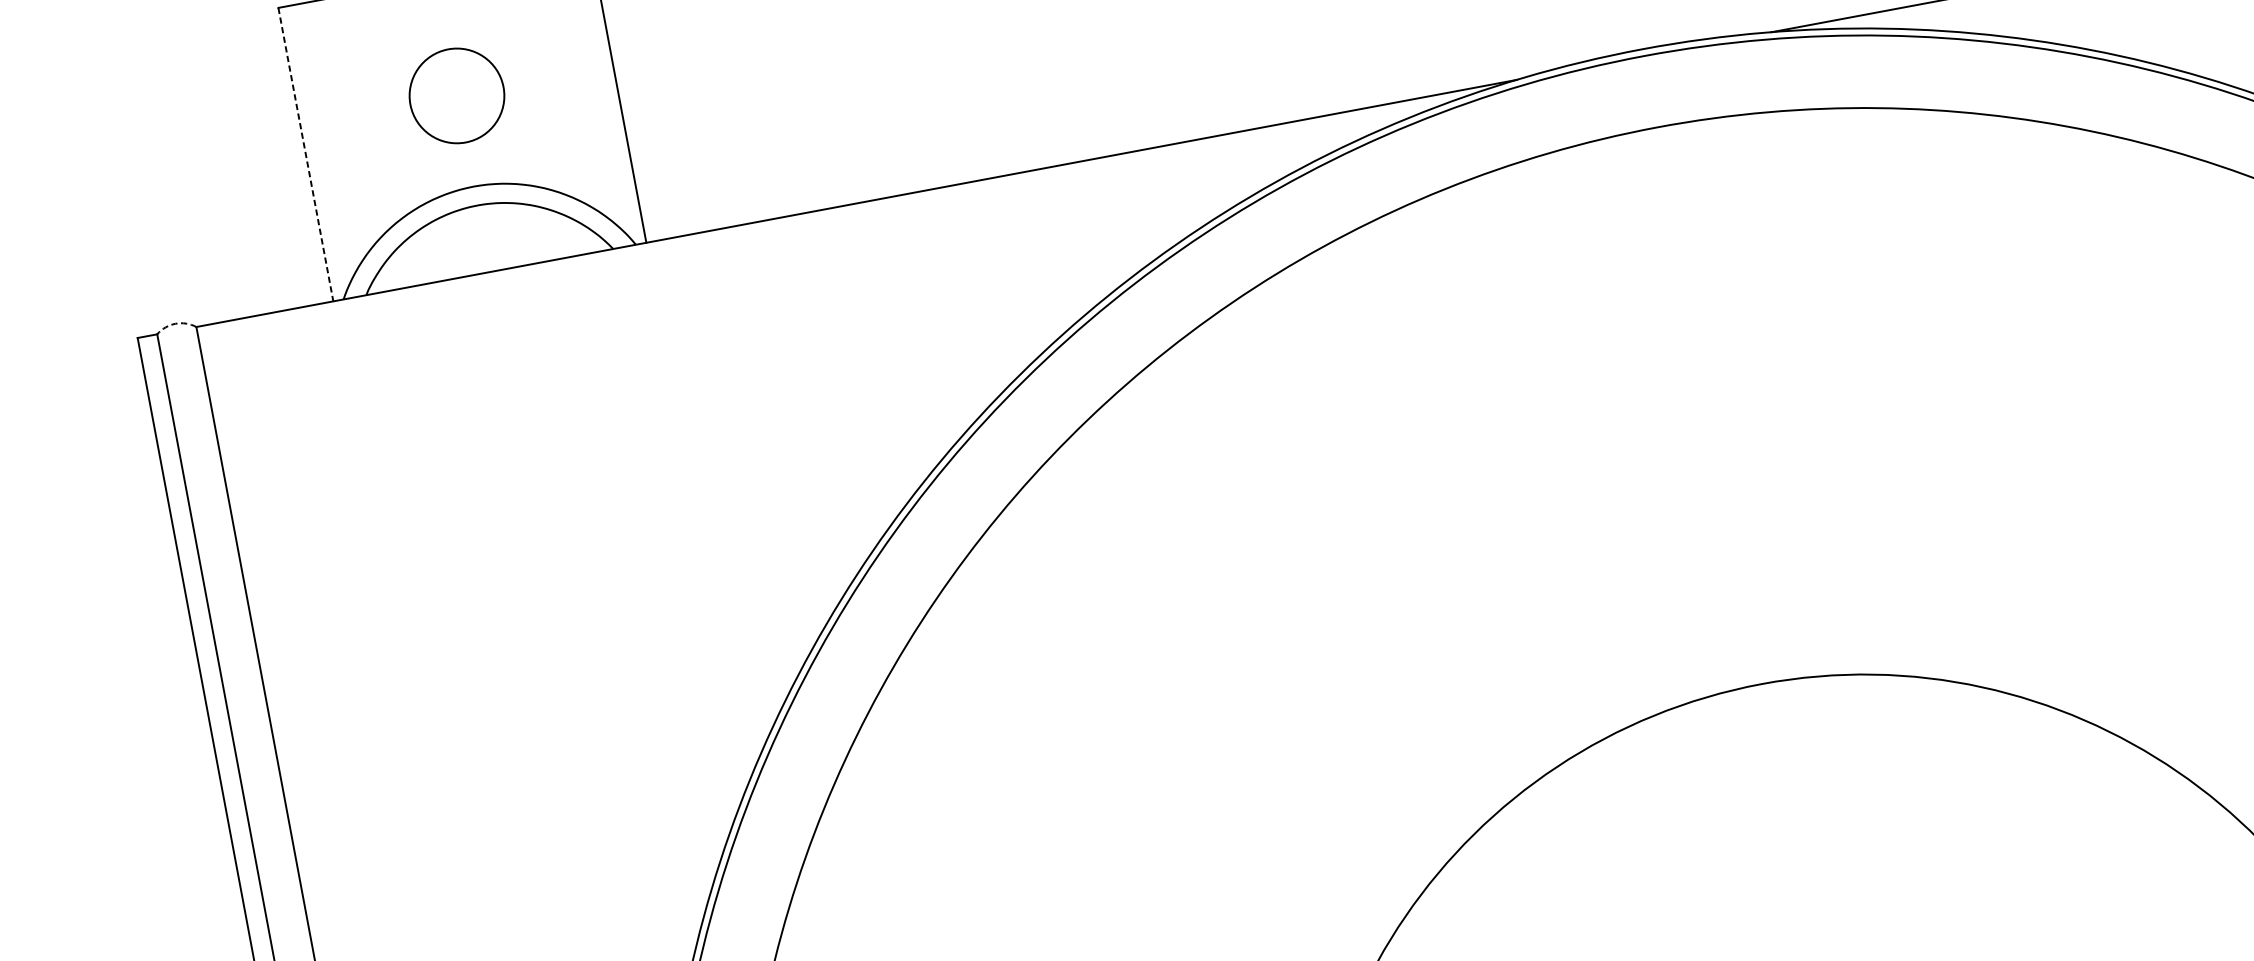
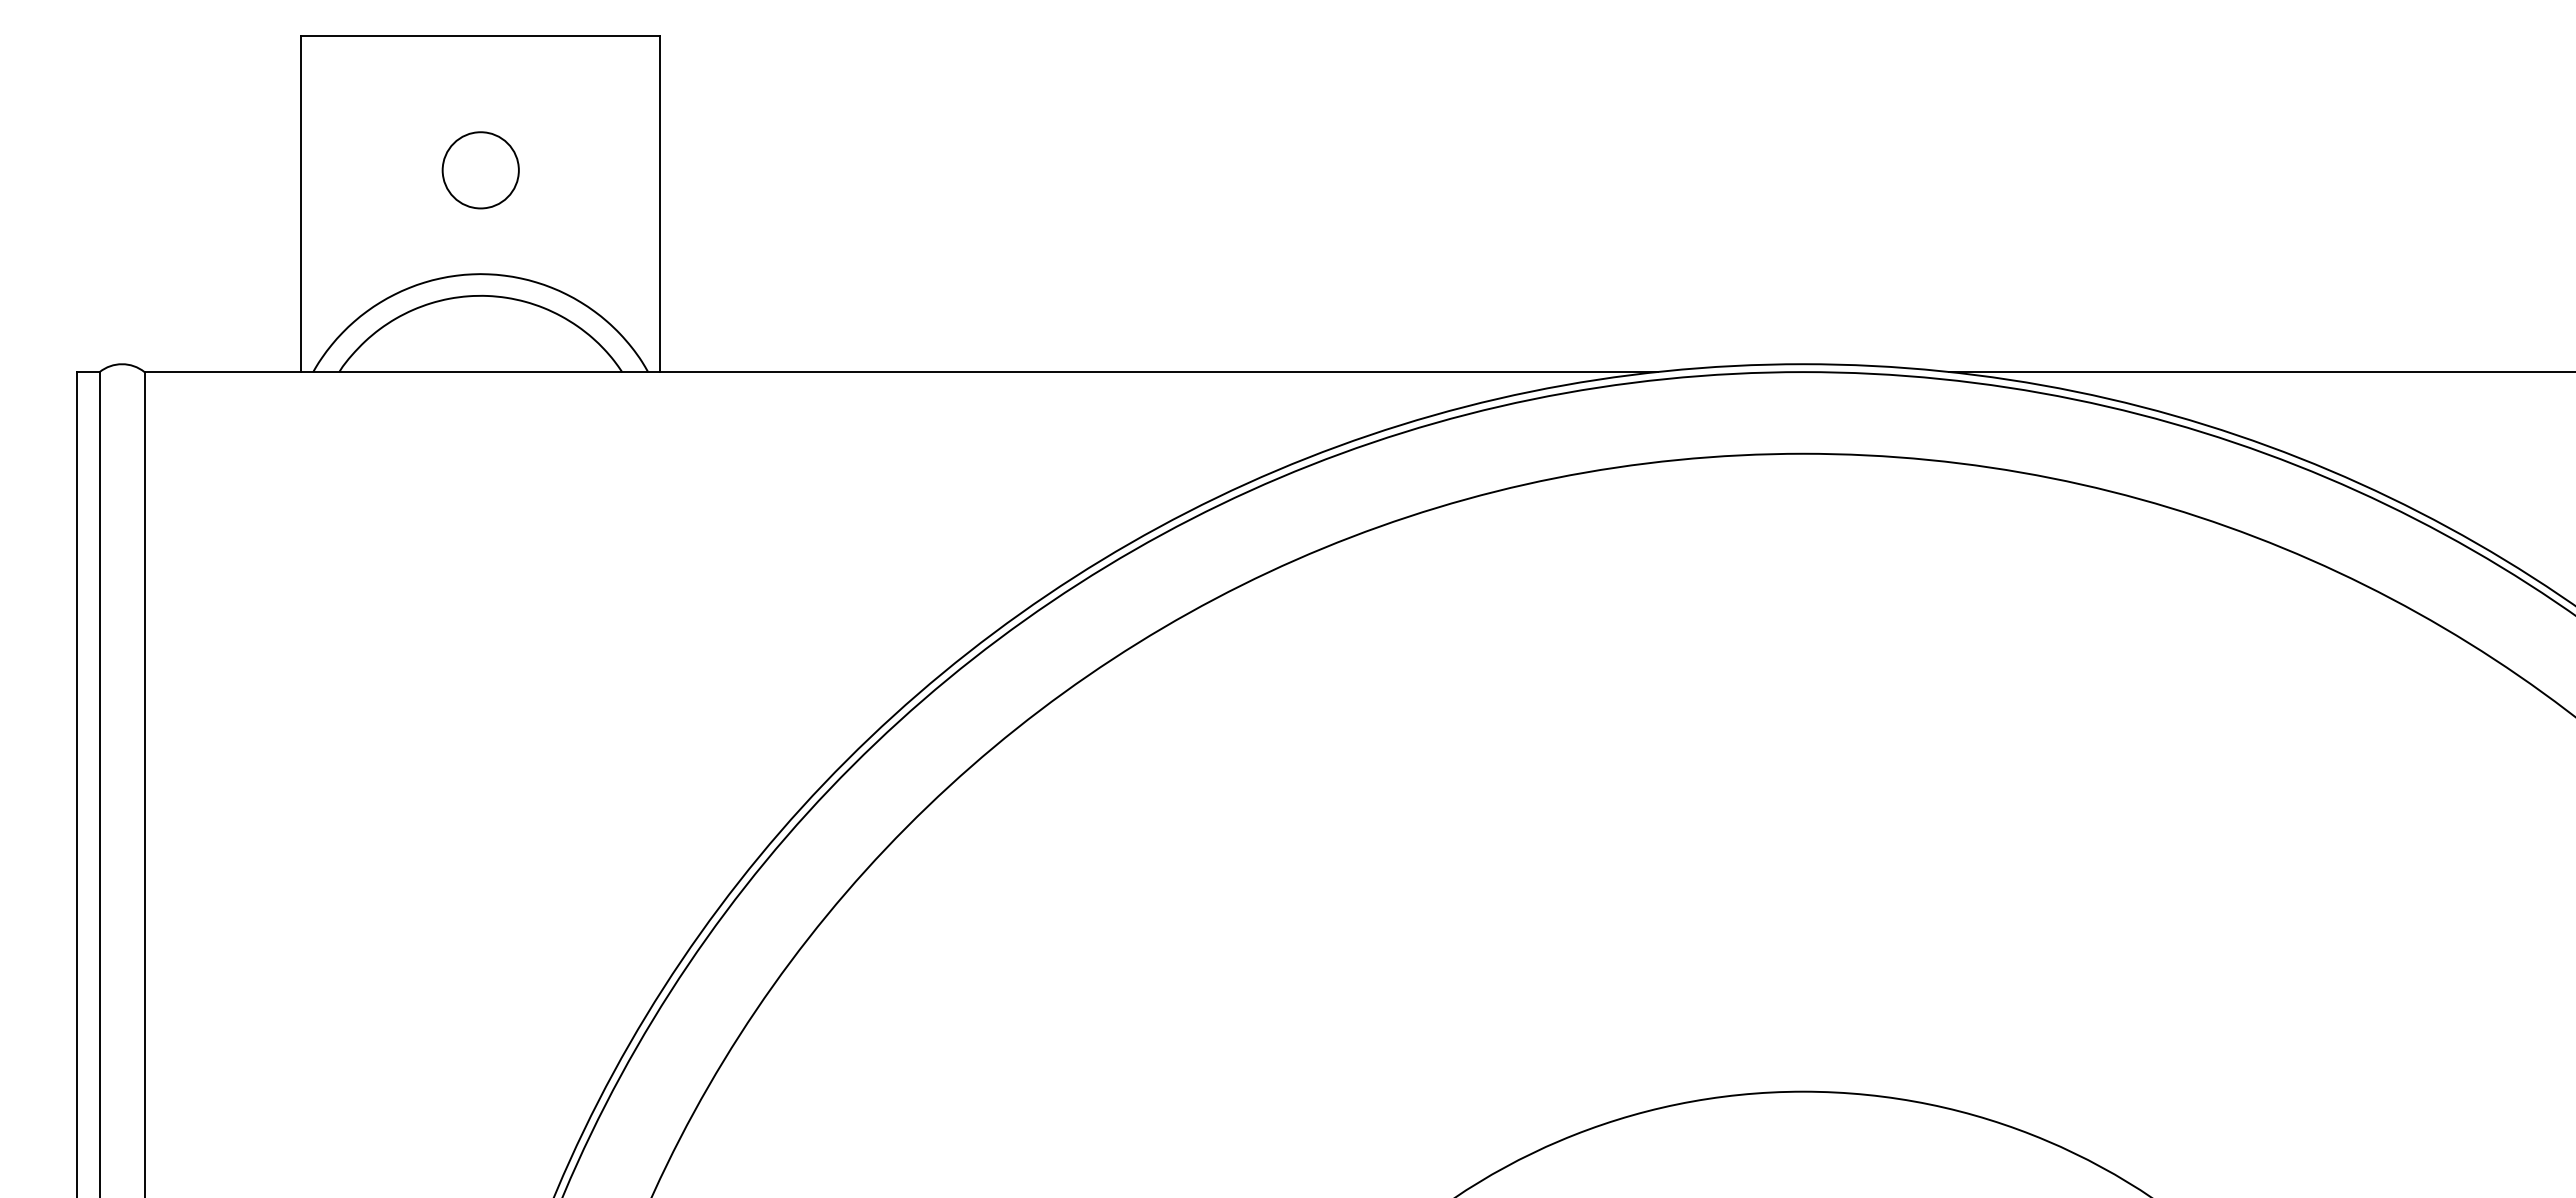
circle: (456, 96) -> (480, 170), size x0.71
line: (306, 155) -> (301, 204), dashed -> solid
arc: (175, 323) -> (122, 364), dashed -> solid

